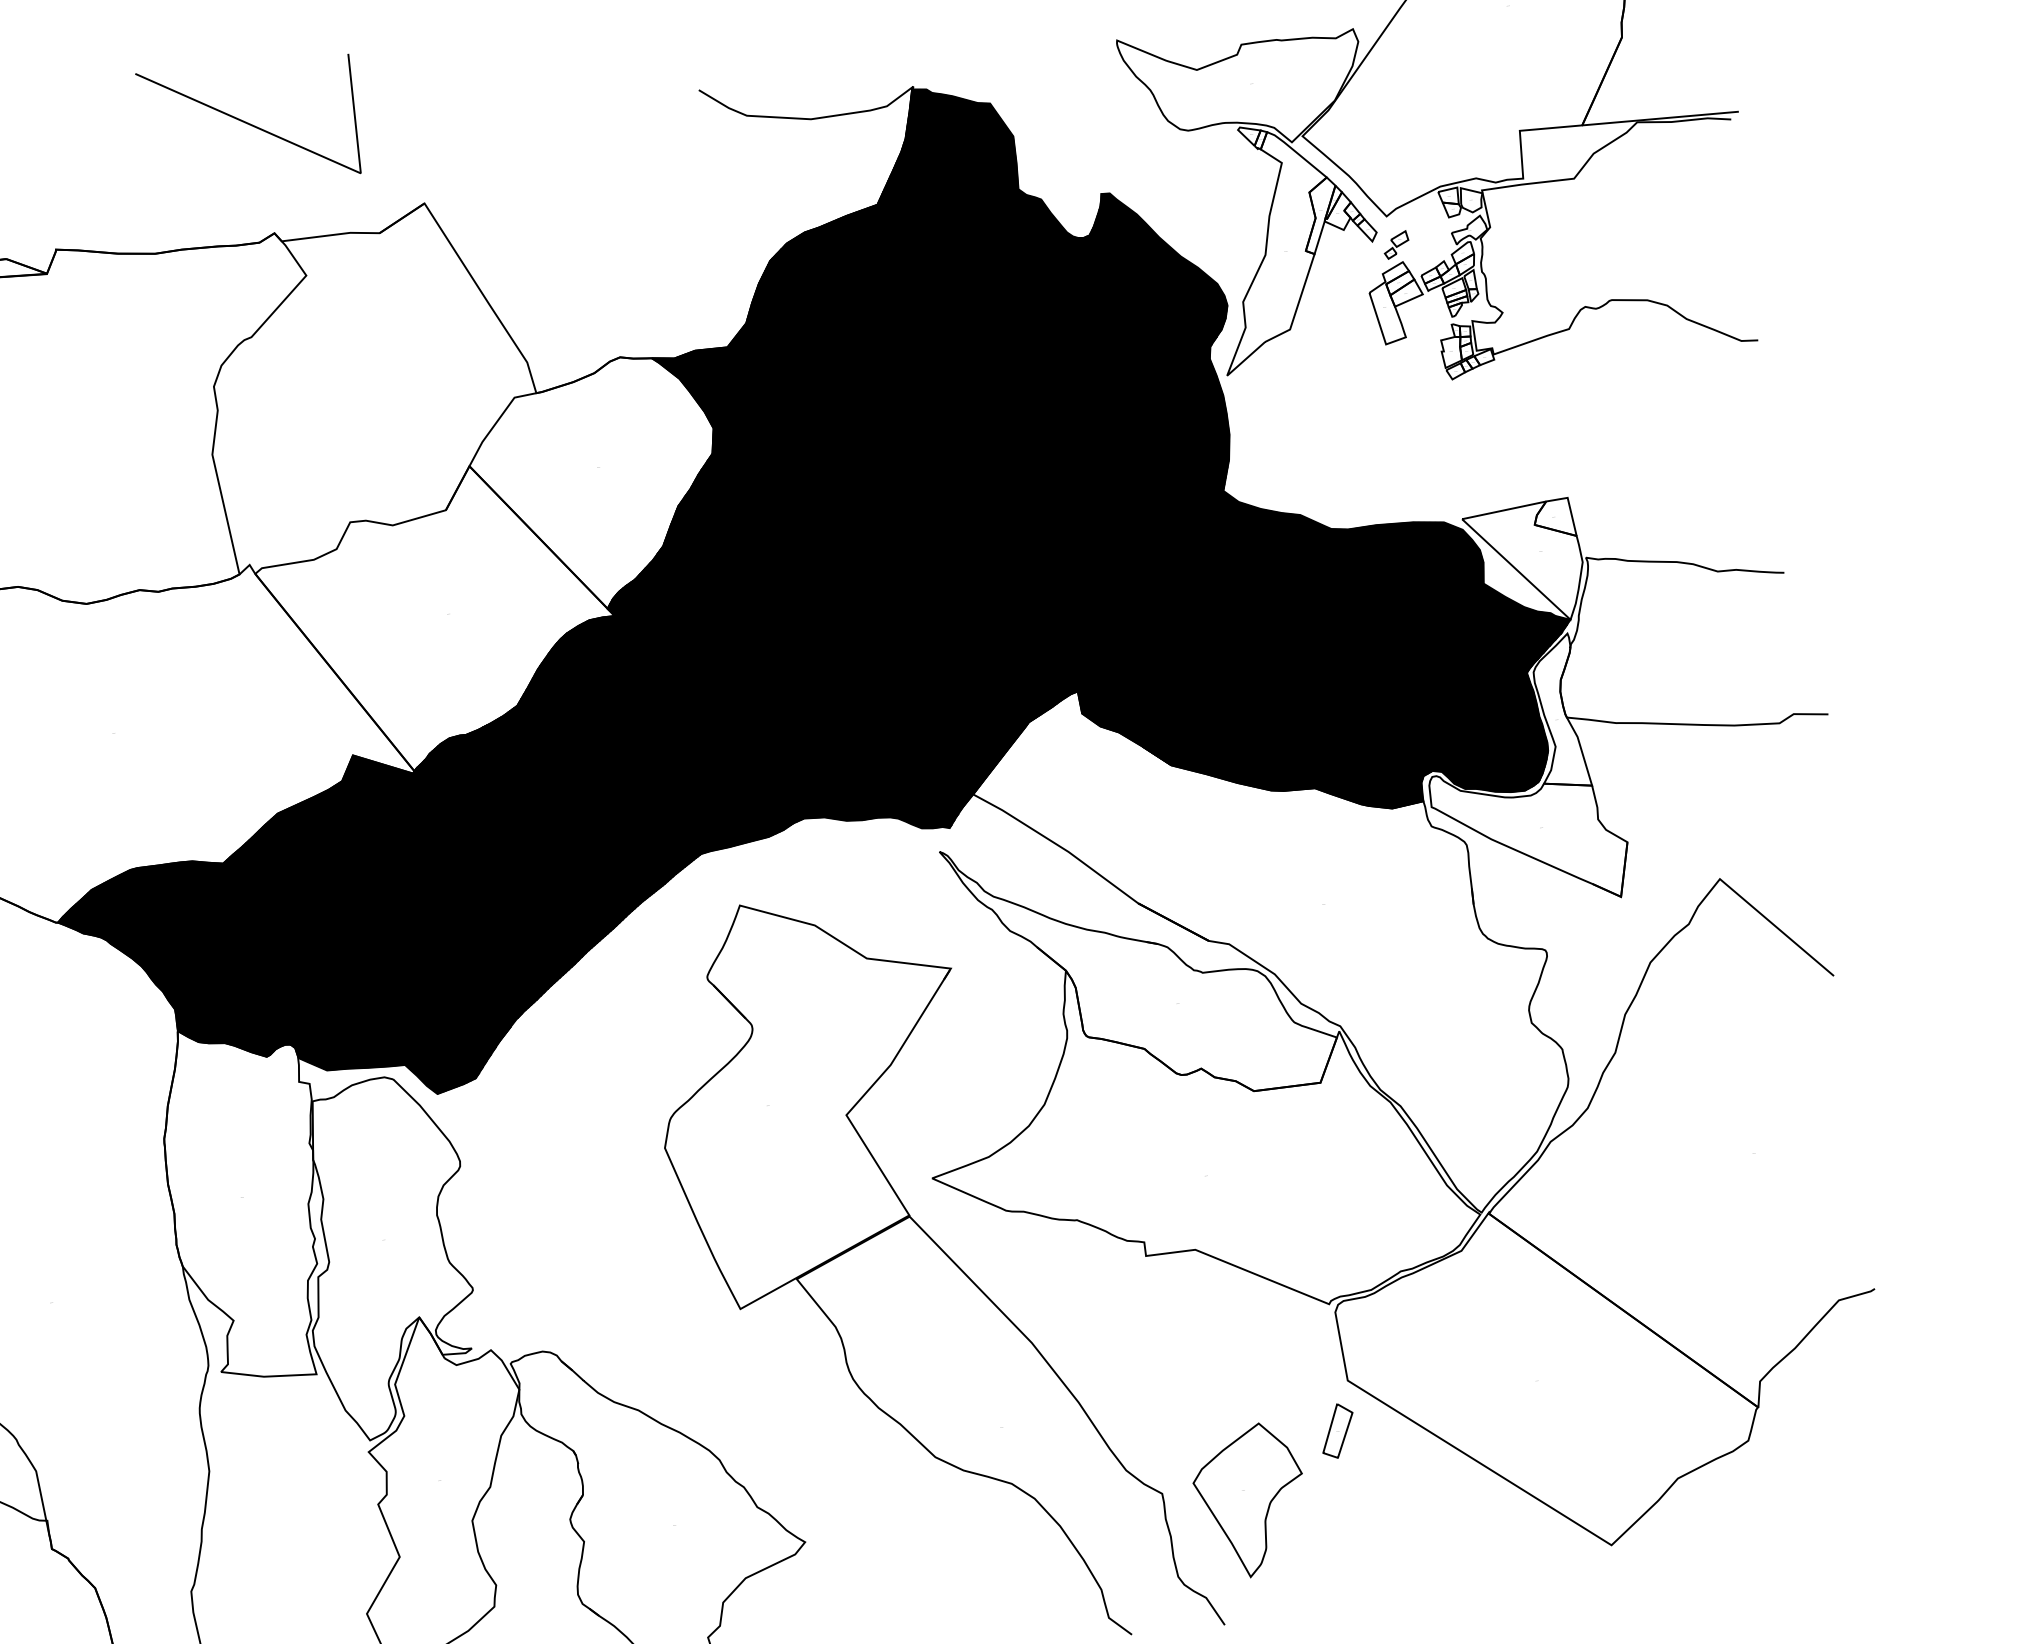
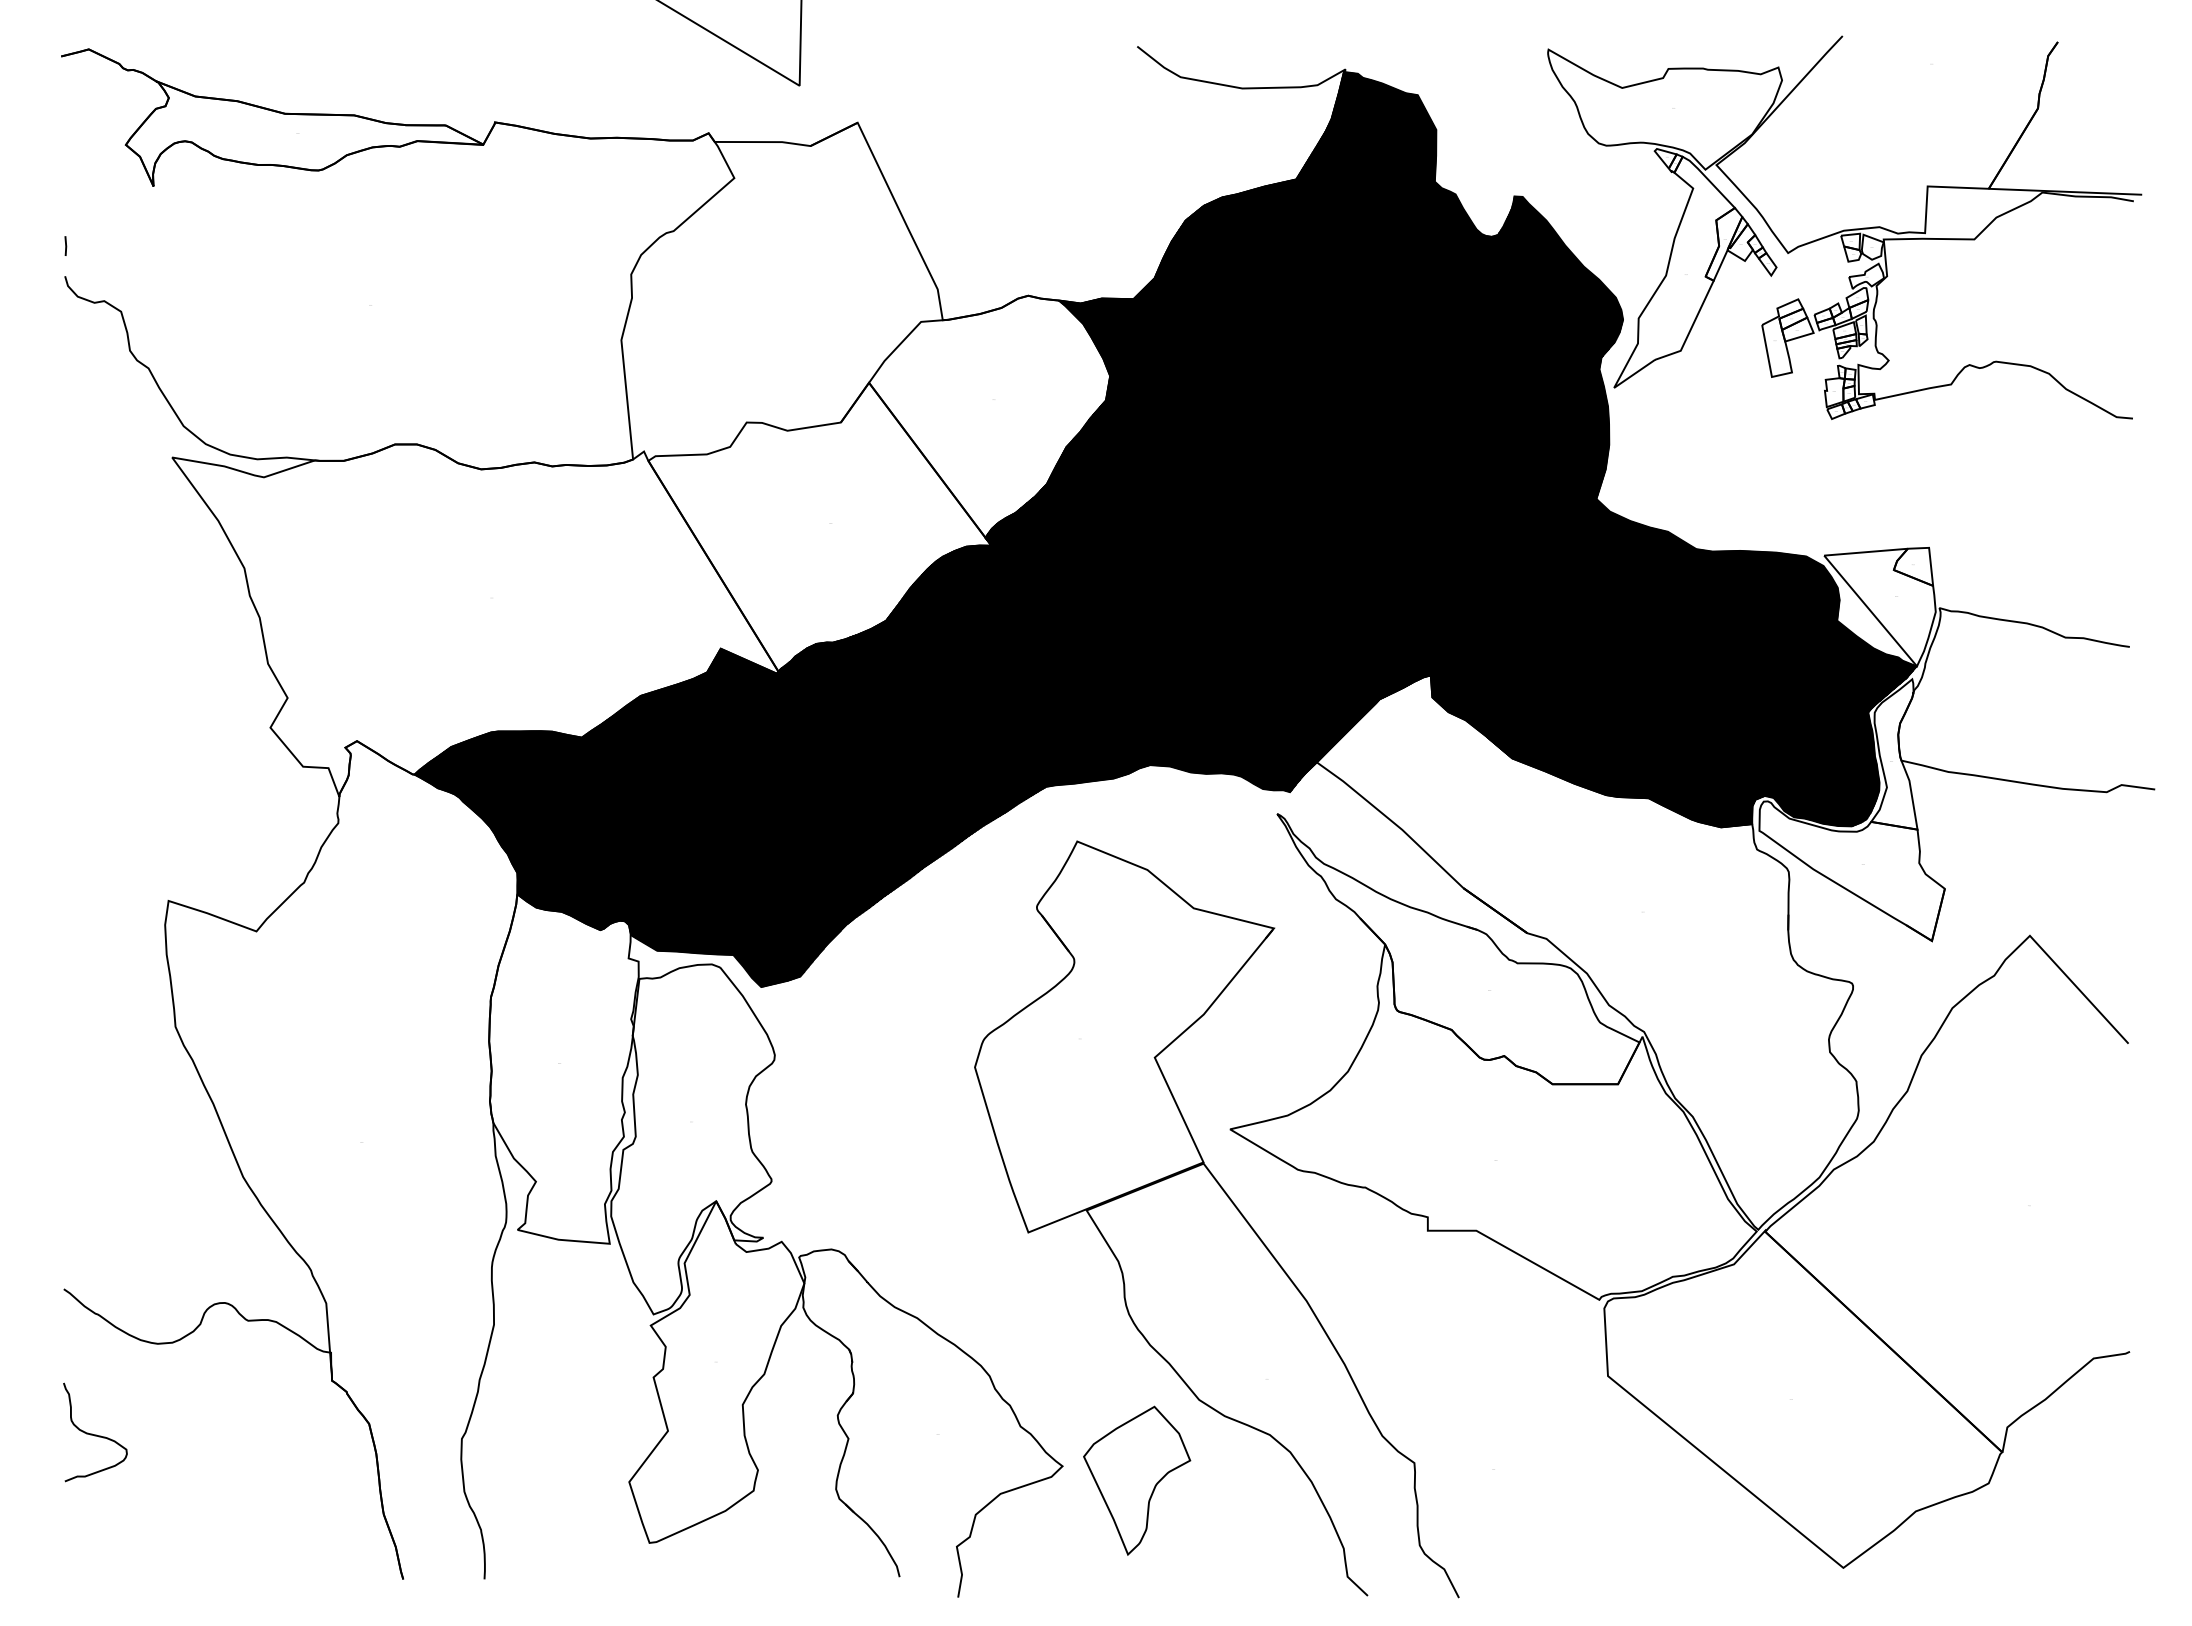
part: (1395, 244) -> (1793, 281), removed
part: (1337, 1430) -> (1591, 1423), removed
part: (1250, 1500) -> (1137, 1480), moved

